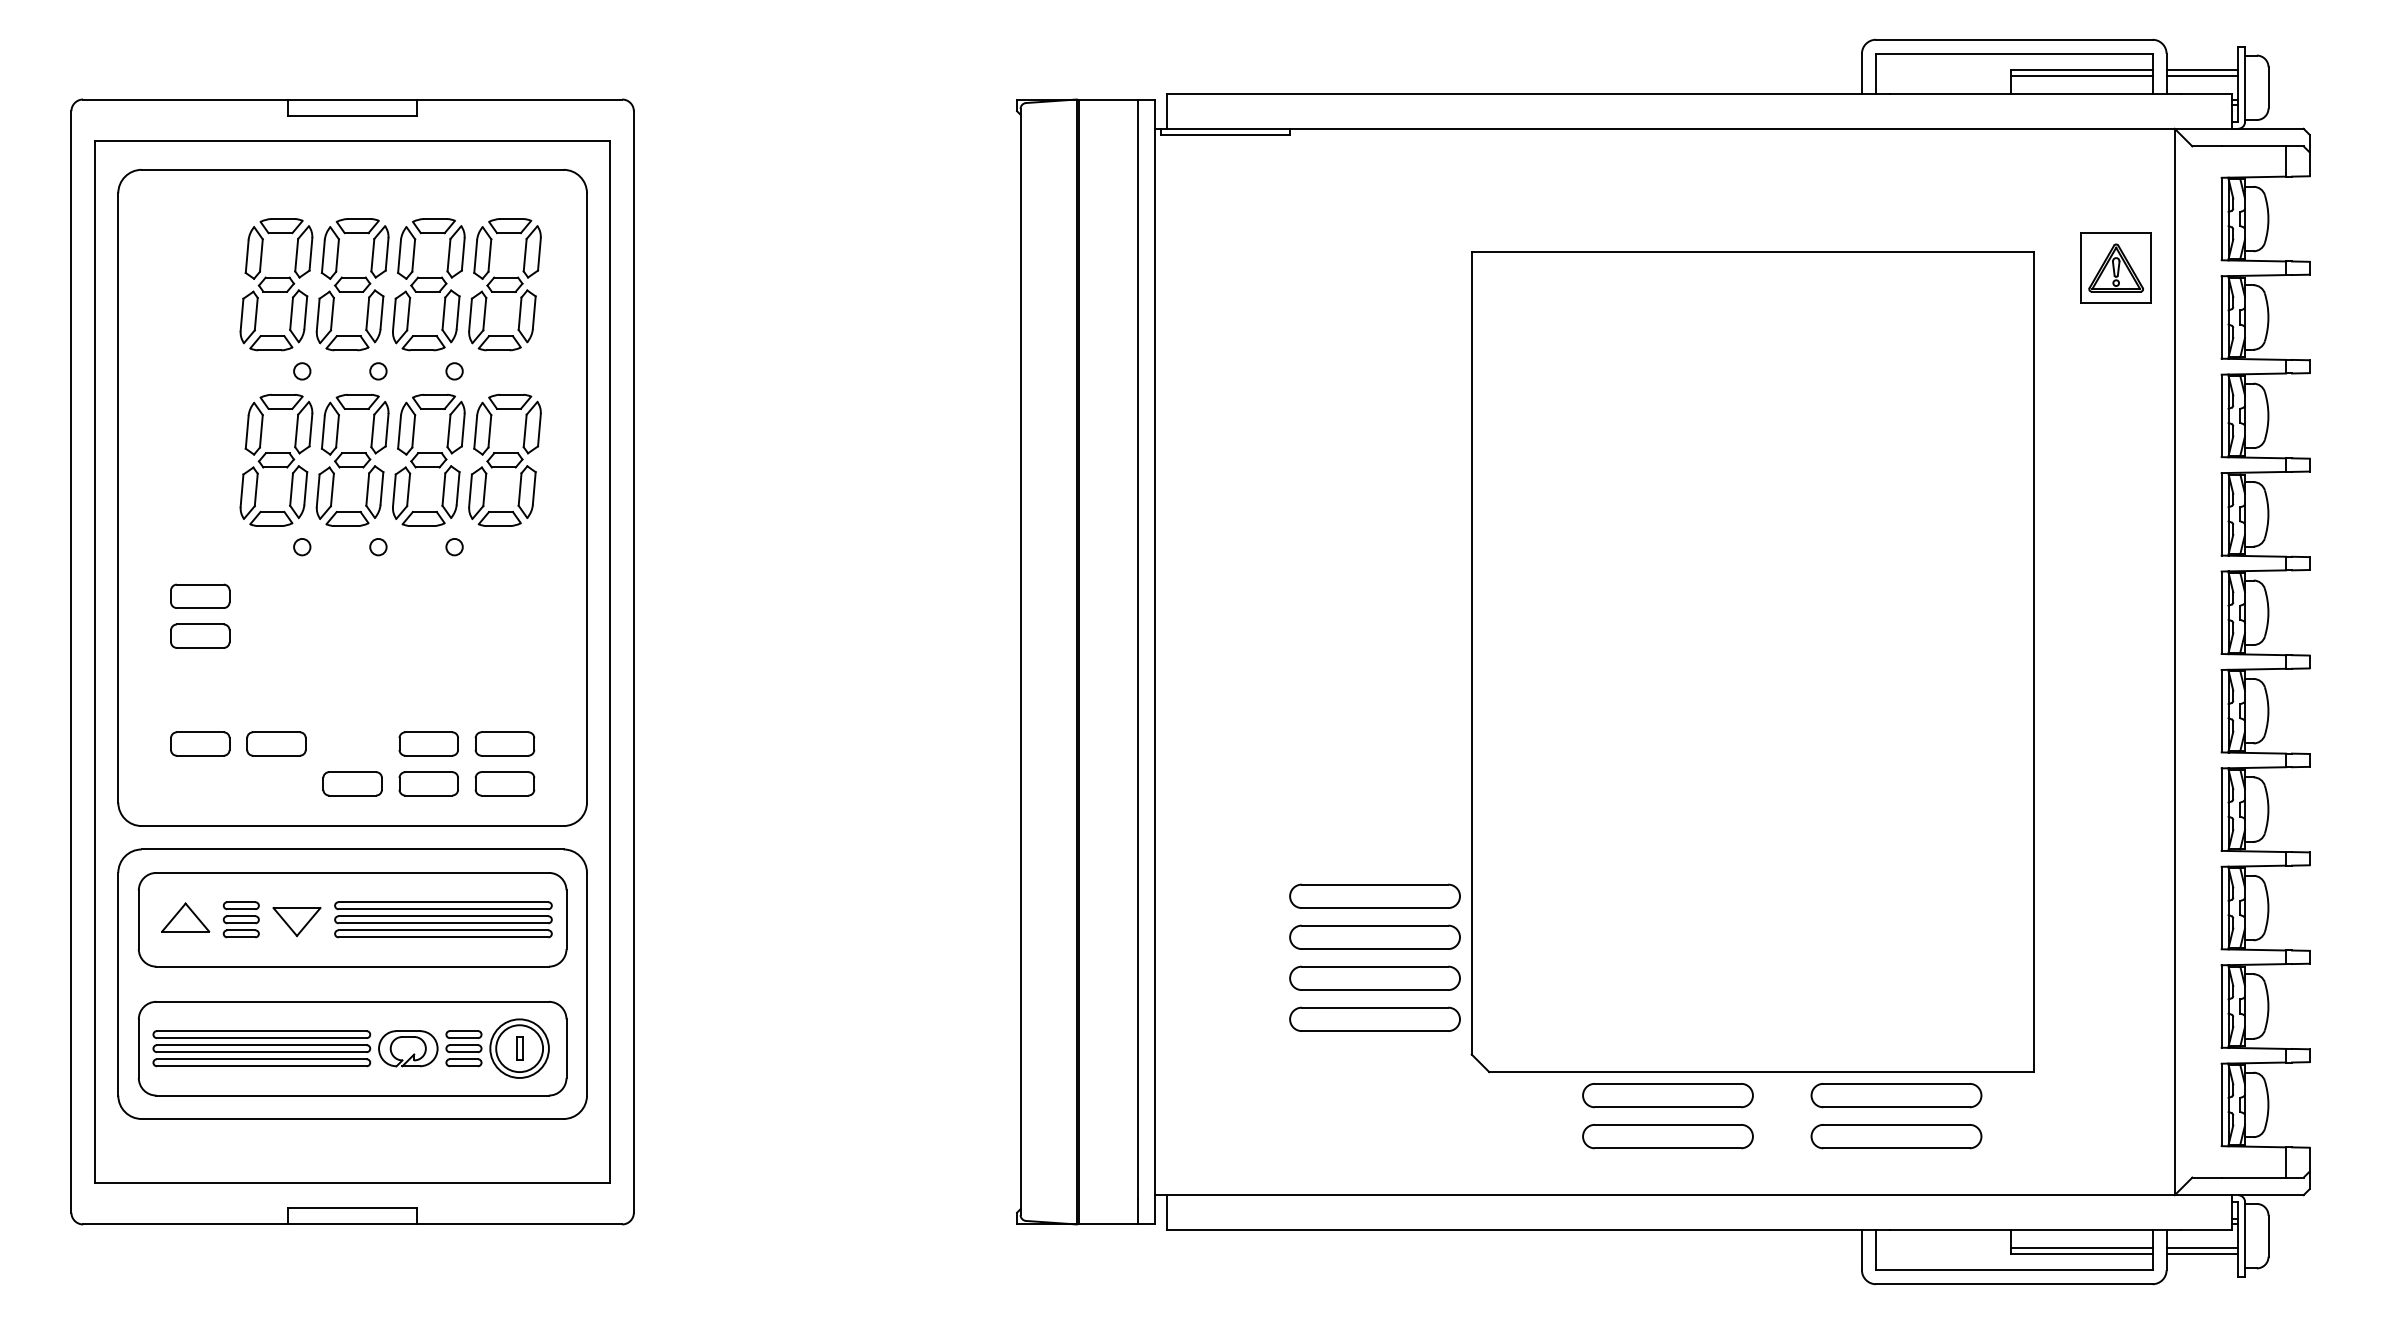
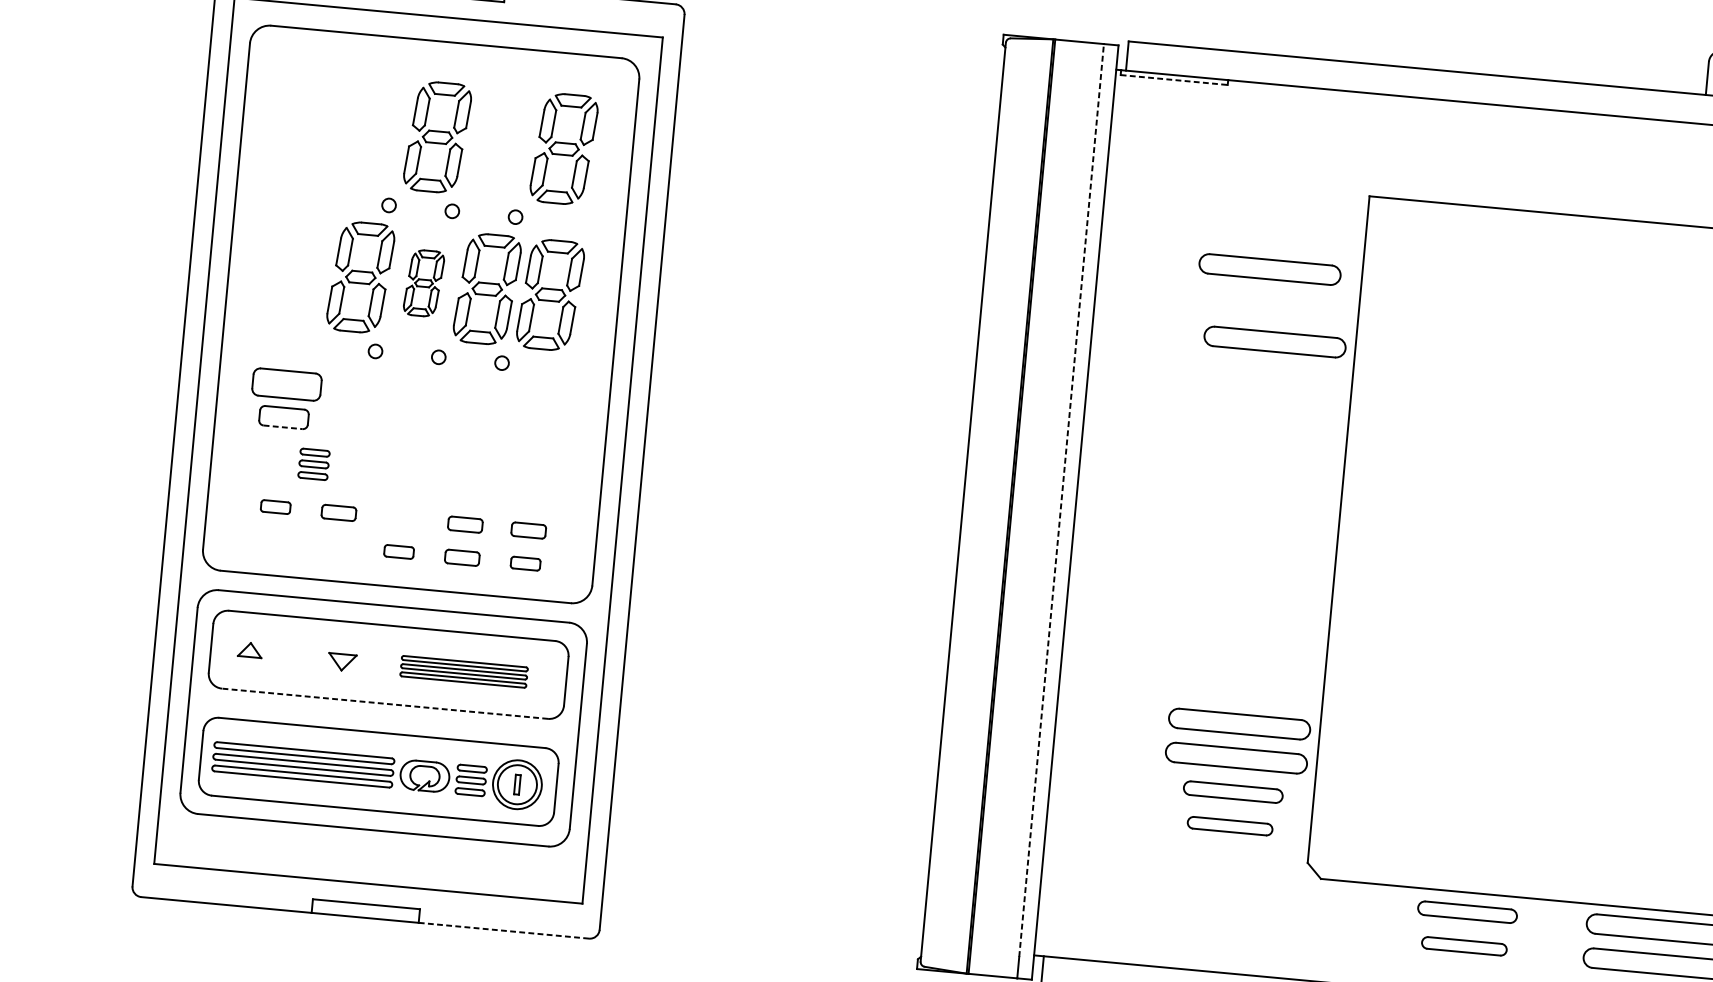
line: (1226, 134) -> (1174, 79), solid -> dashed
part: (276, 284) -> (374, 131), removed
part: (428, 284) -> (500, 143), removed
part: (1360, 349) -> (1269, 268), added
part: (1374, 435) -> (1274, 341), added
part: (352, 460) -> (423, 283), size x0.6
part: (200, 595) -> (287, 383), size x1.4
line: (200, 647) -> (283, 426), solid -> dashed
line: (1137, 649) -> (1061, 500), solid -> dashed
part: (200, 743) -> (275, 506), size x0.6
part: (276, 743) -> (339, 512), size x0.7
part: (428, 743) -> (465, 524), size x0.7
part: (504, 743) -> (528, 530), size x0.7
part: (352, 783) -> (399, 551), size x0.6
part: (428, 783) -> (462, 557), size x0.7
part: (504, 783) -> (525, 563), size x0.6
part: (185, 917) -> (250, 650), size x0.6
part: (240, 919) -> (313, 464), moved
part: (443, 919) -> (464, 671), size x0.7
part: (296, 921) -> (341, 661), size x0.7
line: (352, 966) -> (384, 703), solid -> dashed
part: (1374, 977) -> (1232, 791), size x0.7
part: (1374, 1018) -> (1229, 825), size x0.6
part: (1667, 1095) -> (1467, 912), size x0.7
part: (1667, 1136) -> (1464, 946), size x0.6
line: (519, 1224) -> (503, 930), solid -> dashed

